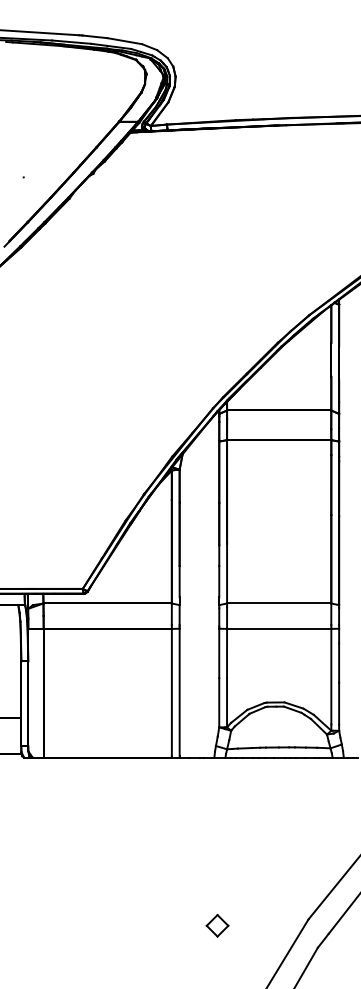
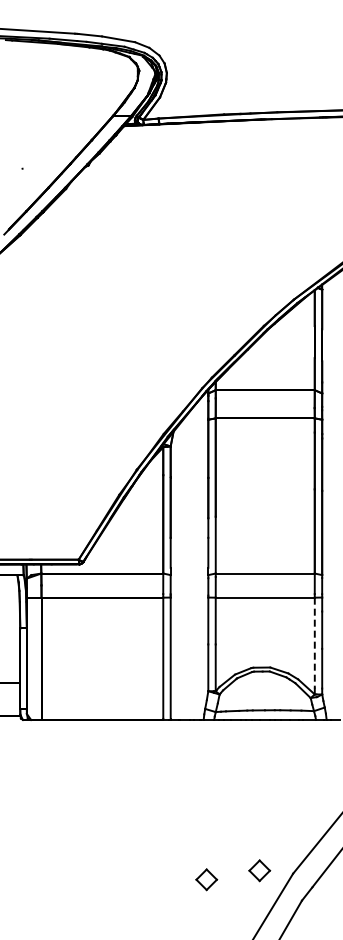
line: (331, 677) -> (314, 643), solid -> dashed
part: (273, 916) -> (259, 870), added

